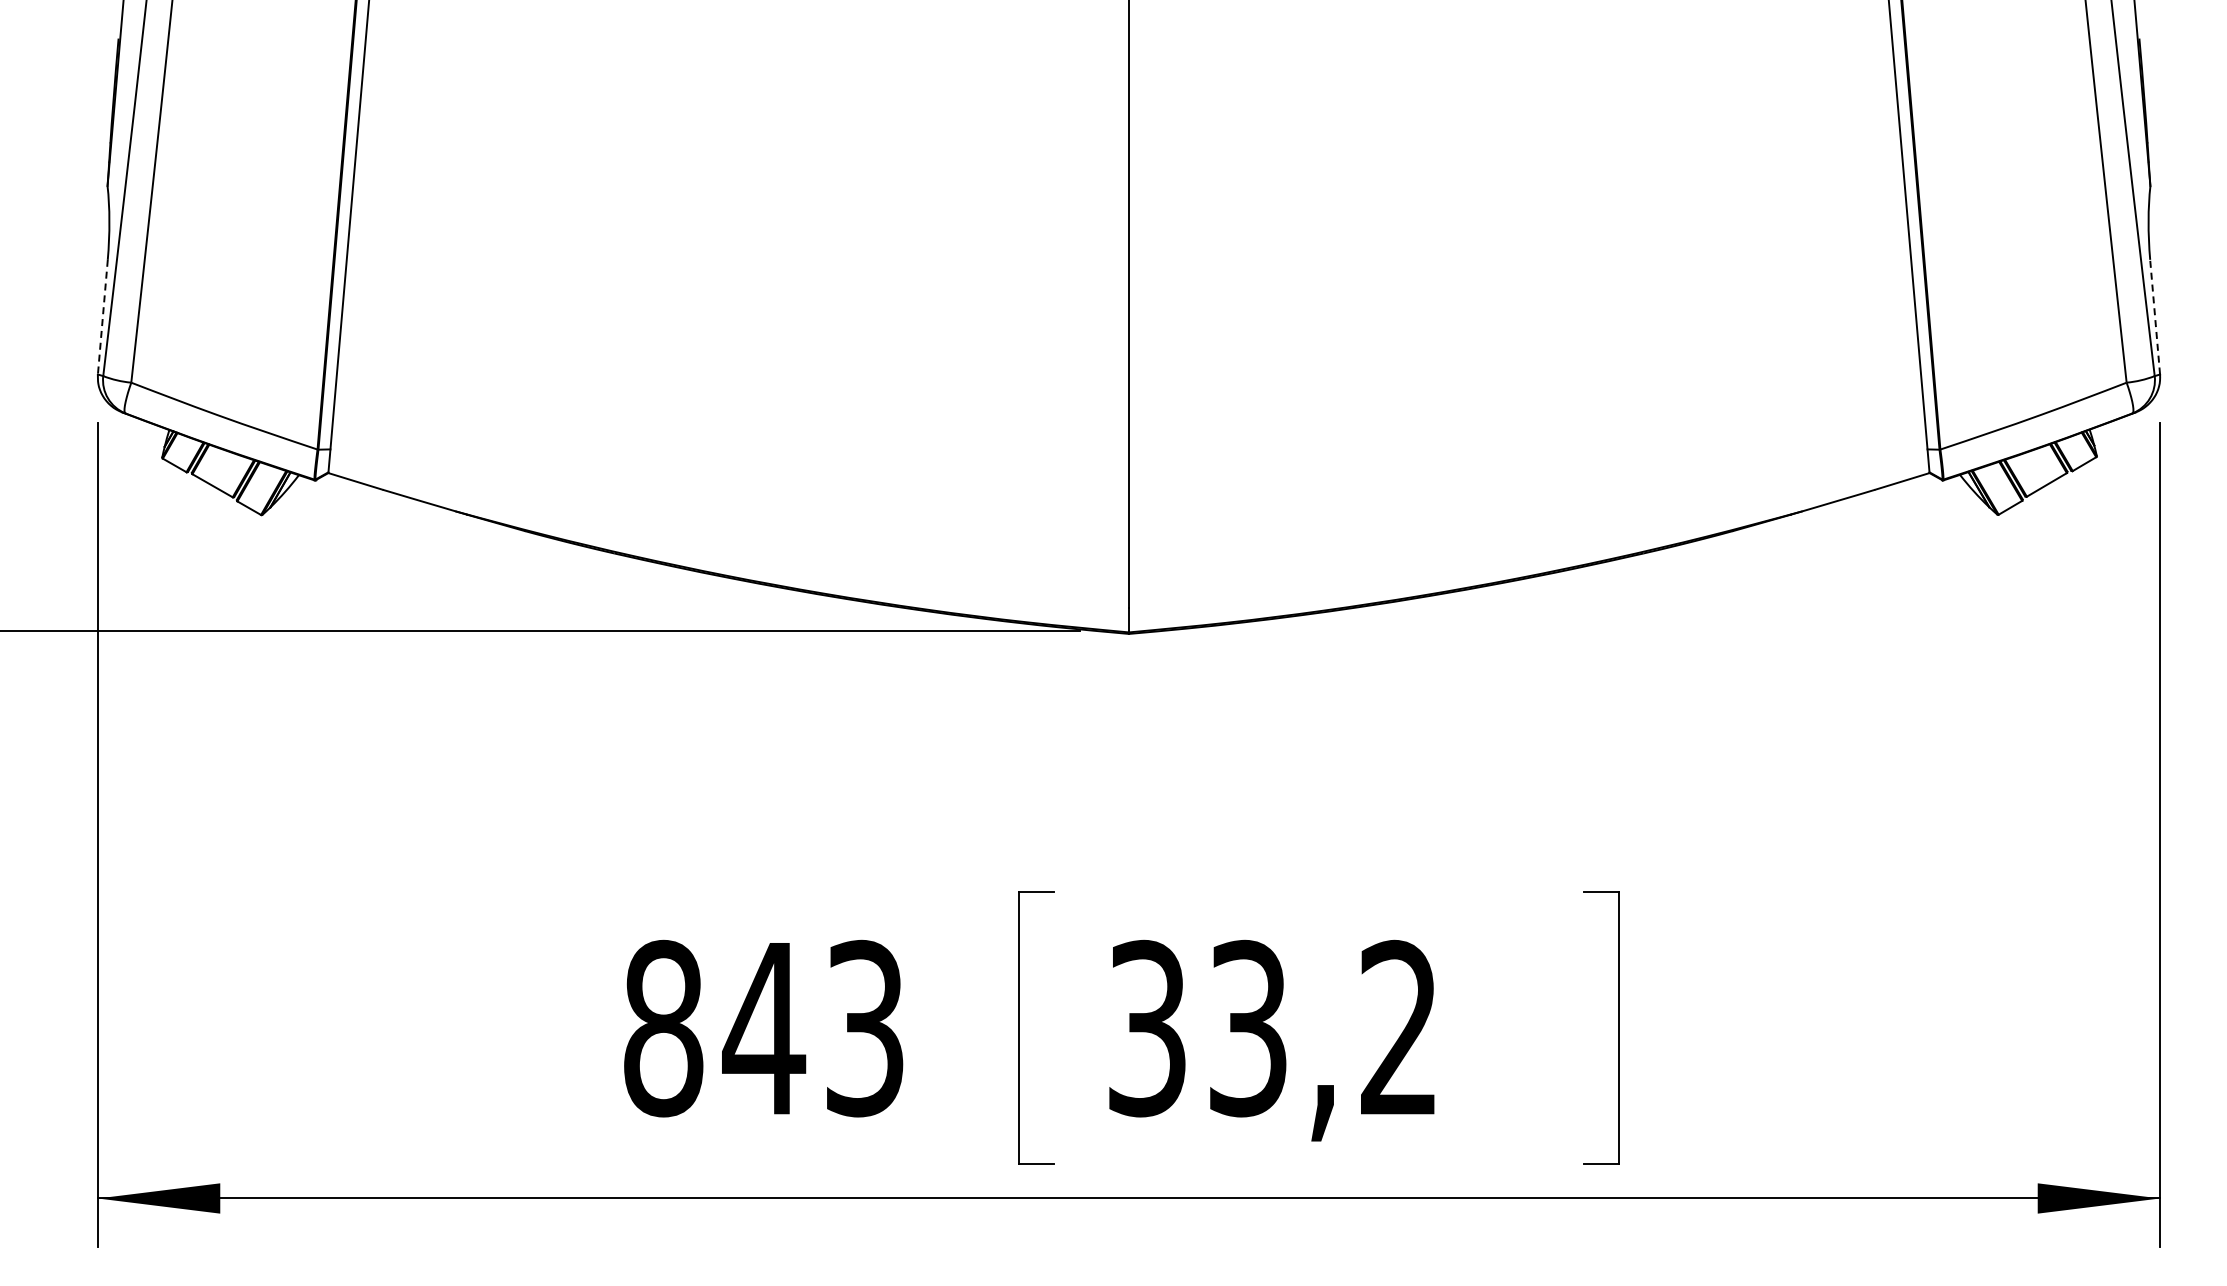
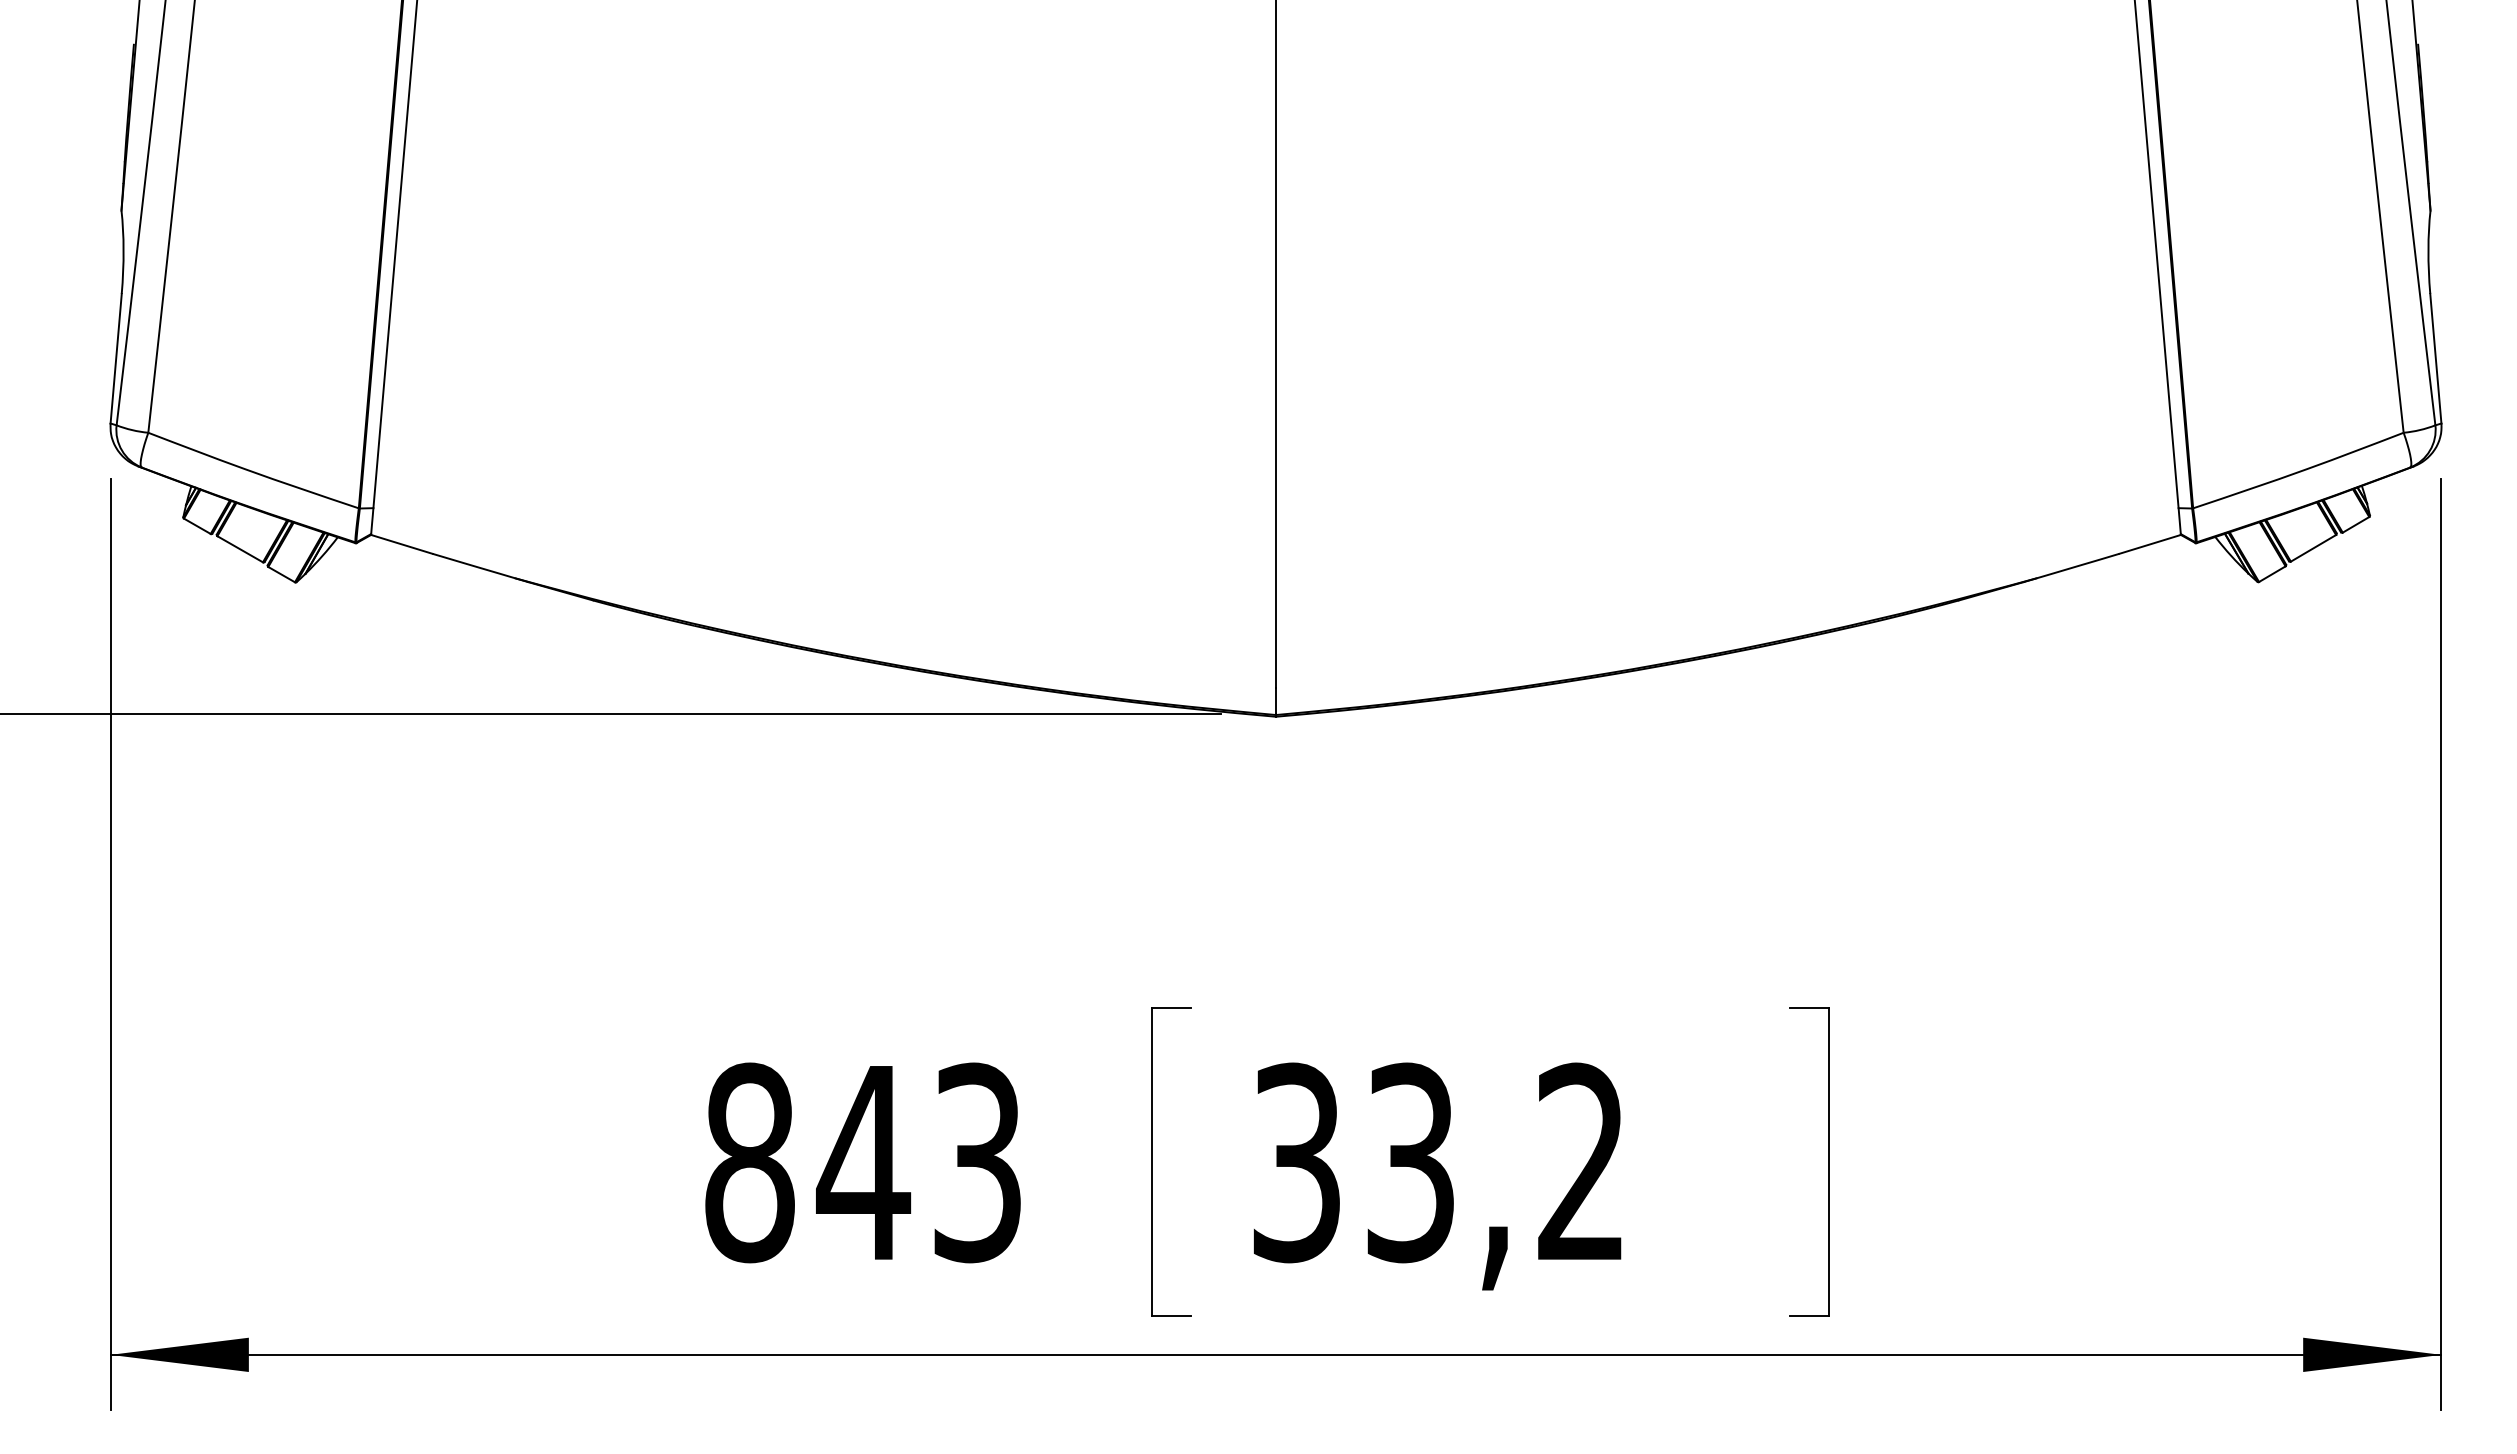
line: (102, 317) -> (115, 359), dashed -> solid
line: (2155, 317) -> (2436, 359), dashed -> solid

